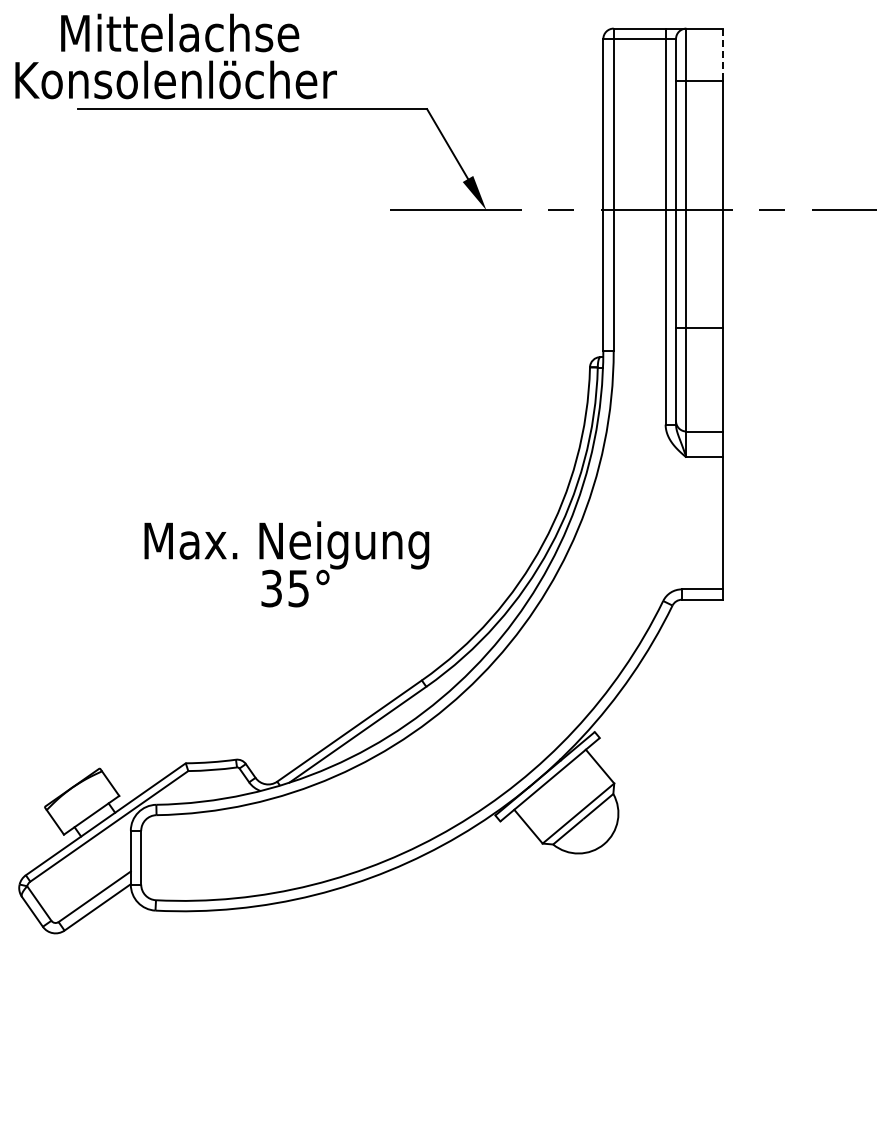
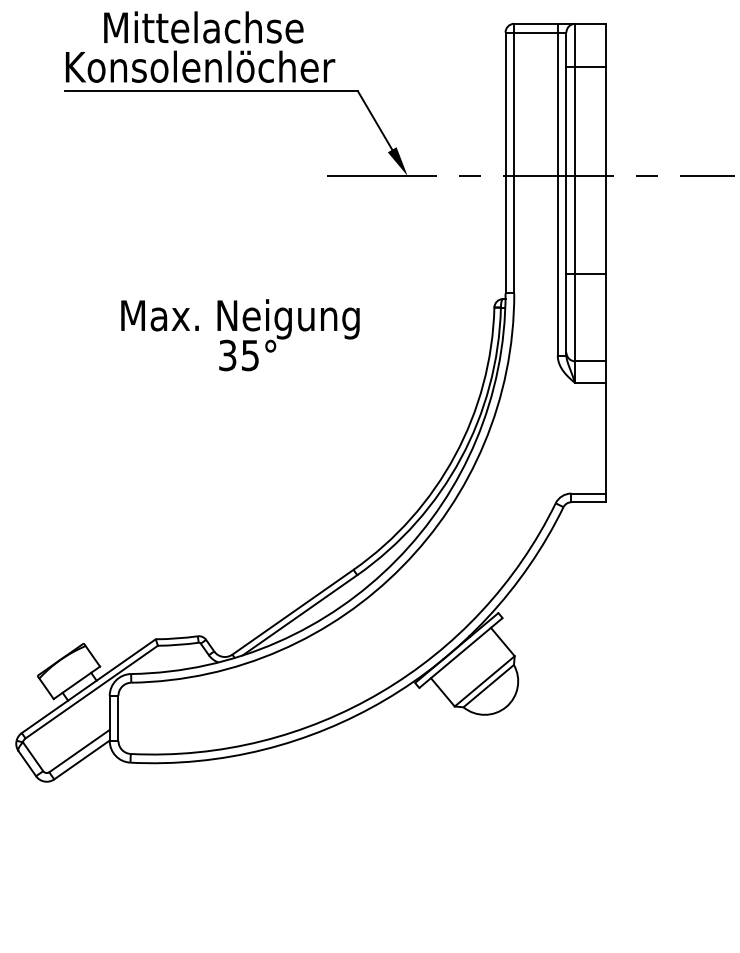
line: (722, 54) -> (605, 45), dashed -> solid
text: (175, 56) -> (199, 47), moved
text: (286, 564) -> (240, 335), moved

